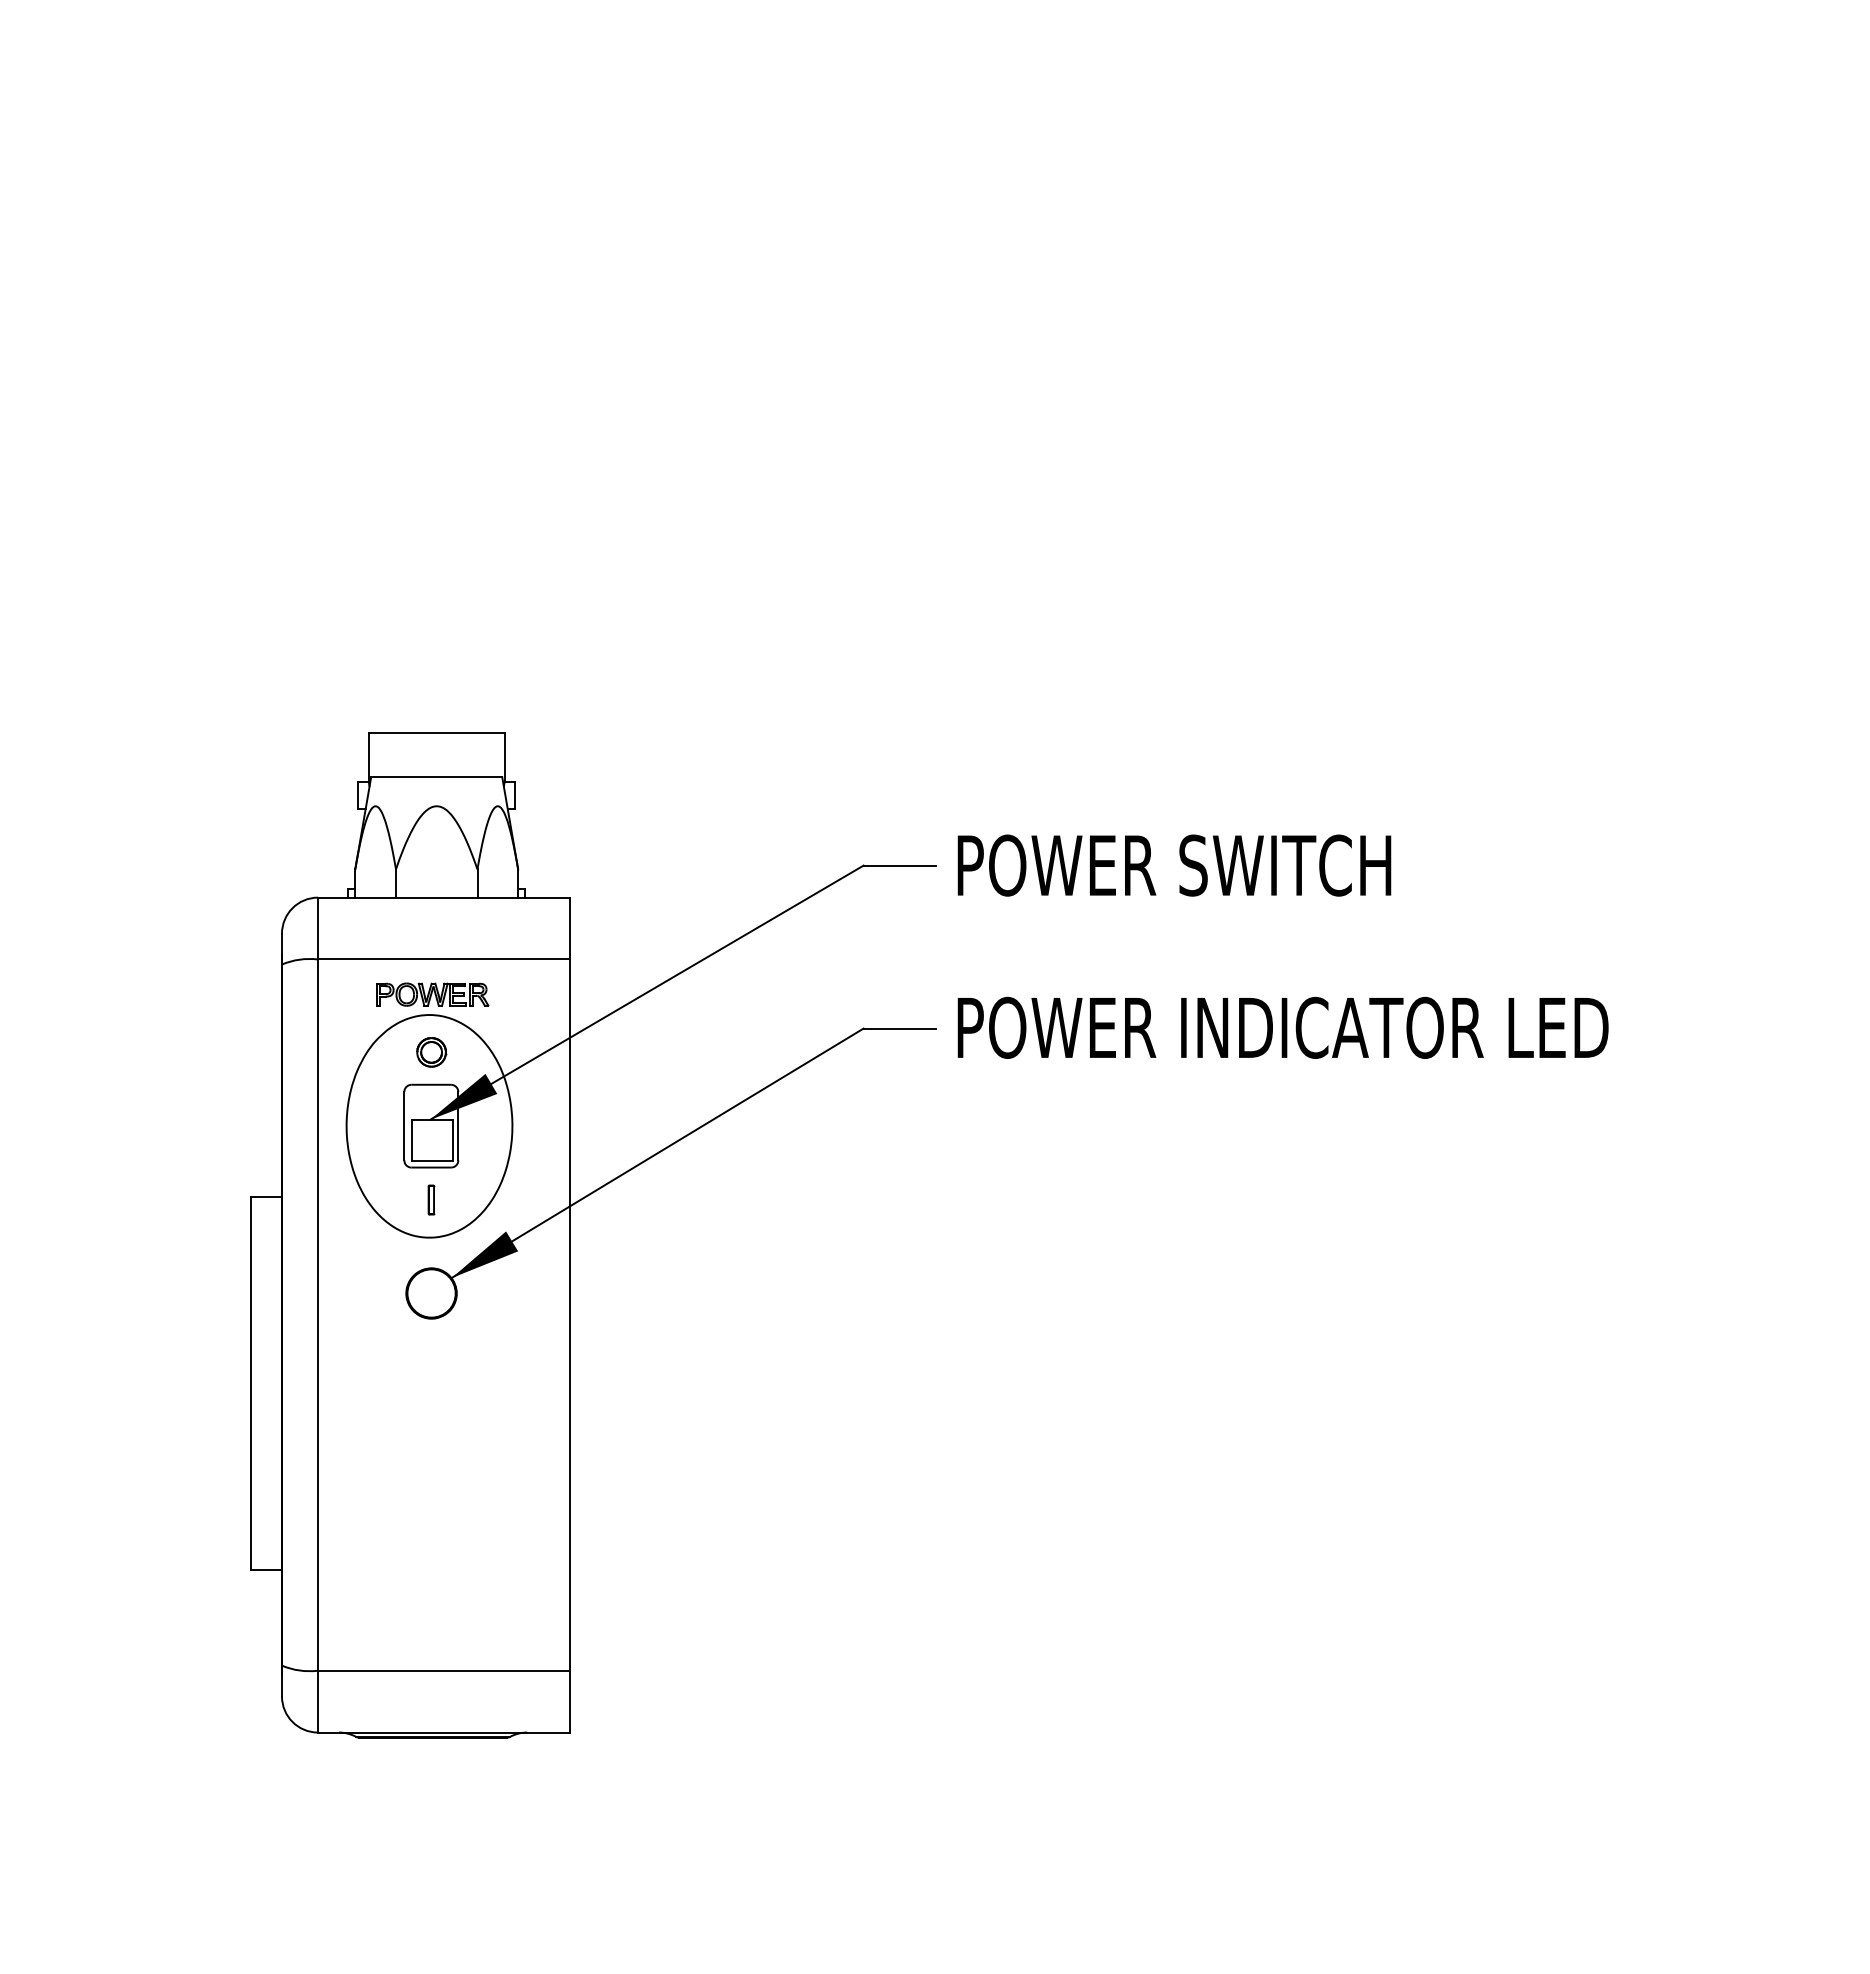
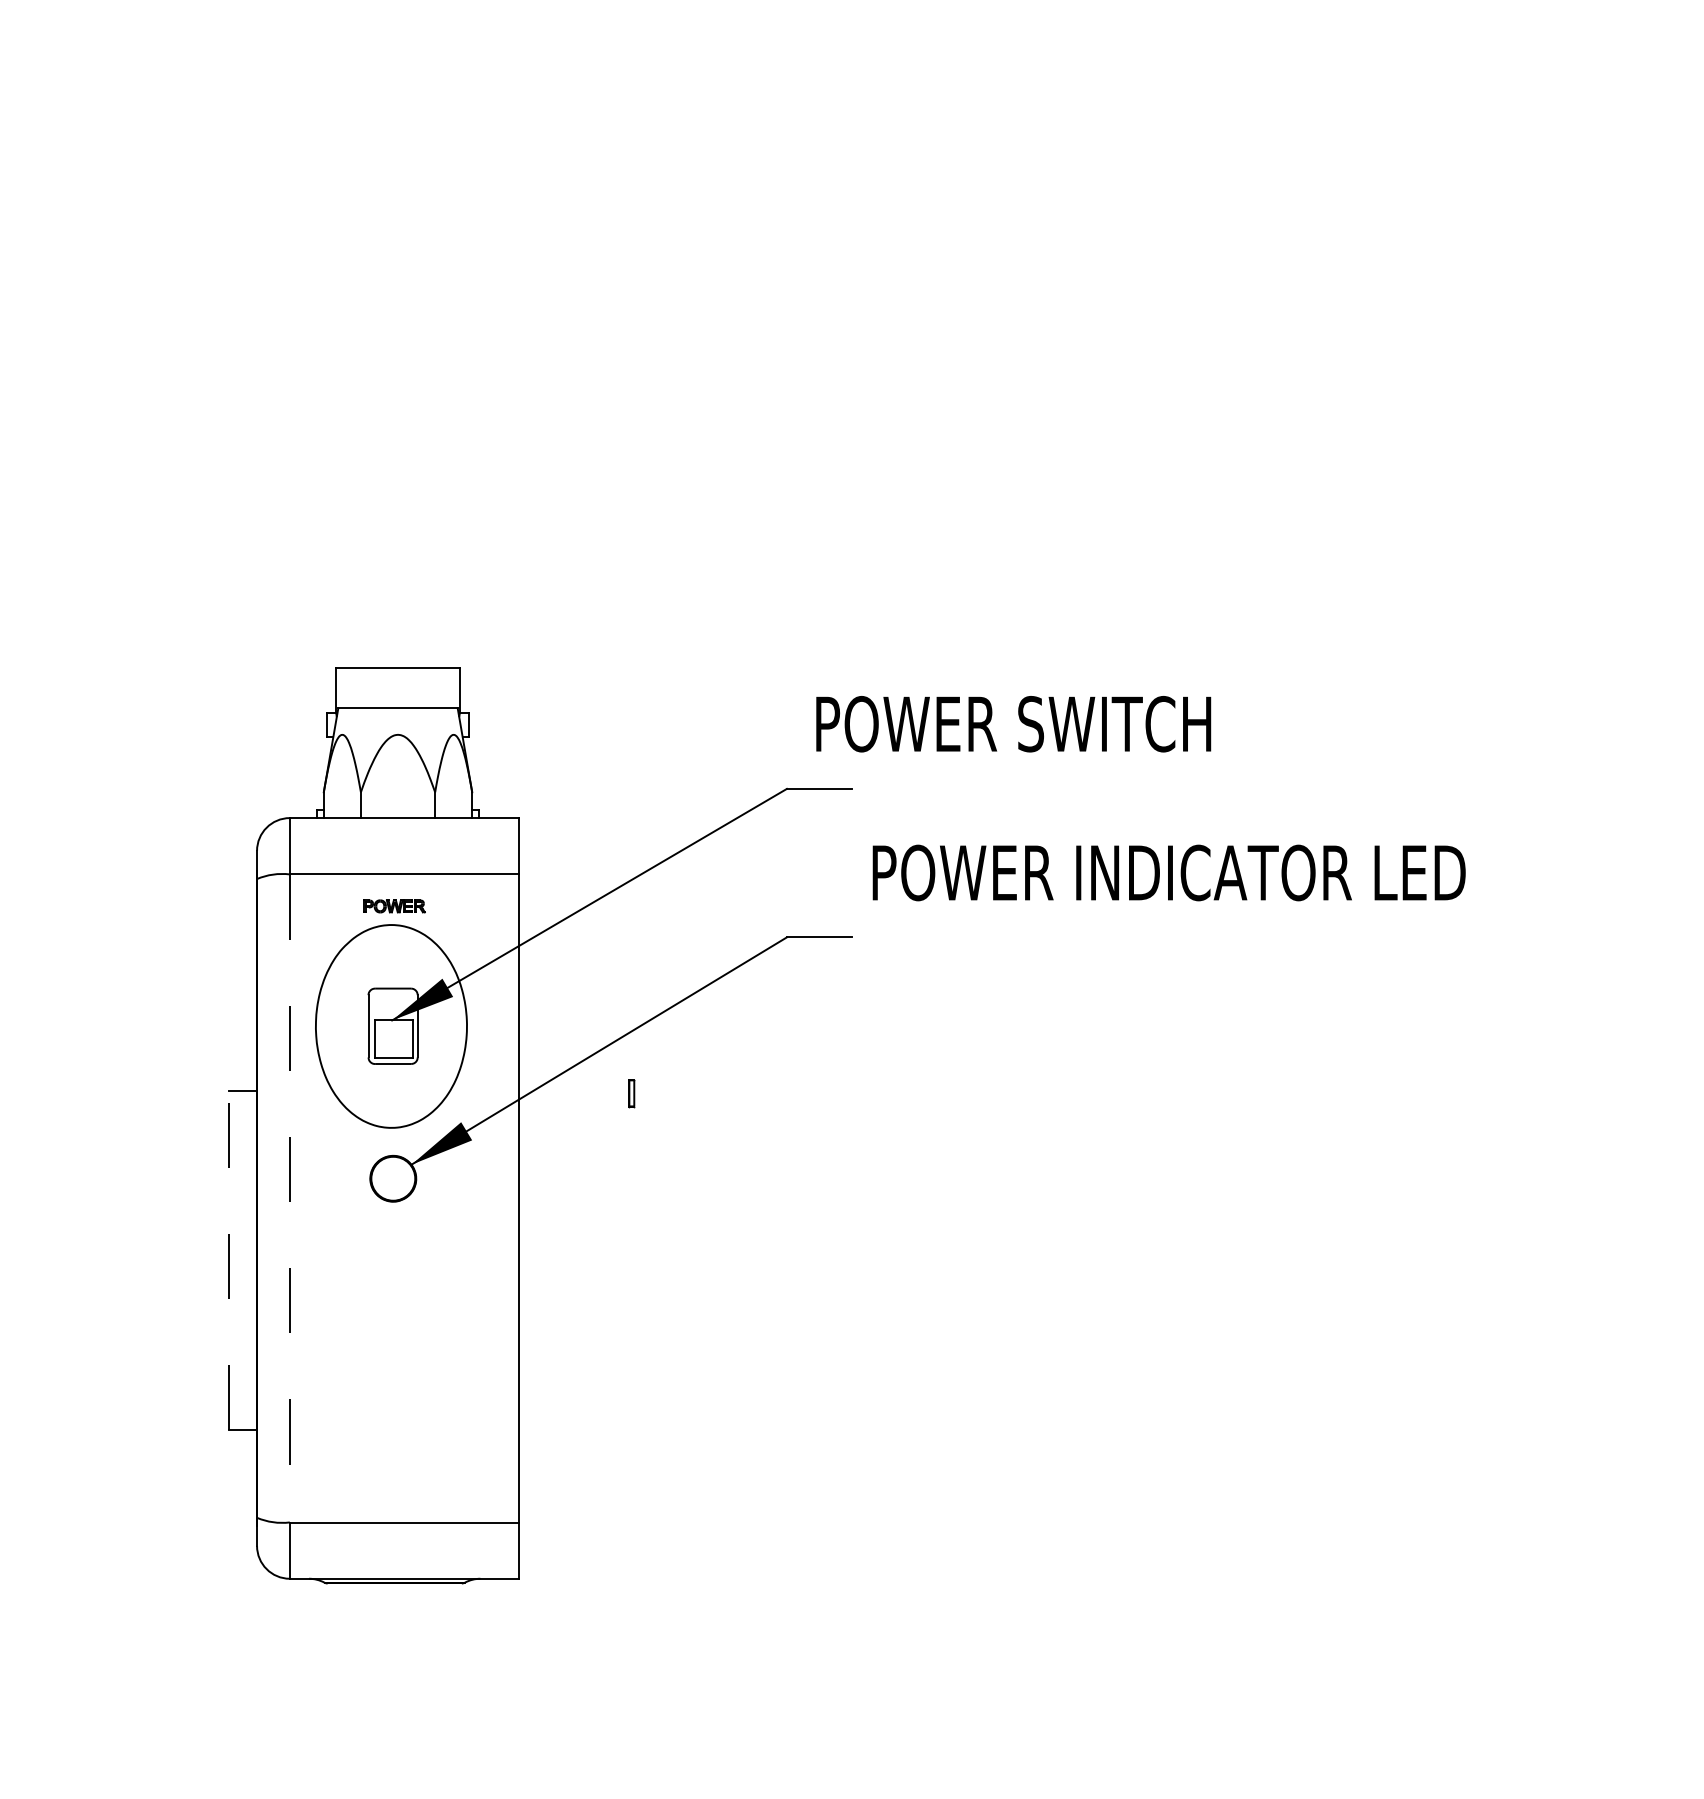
text: (1174, 865) -> (1013, 724), moved
part: (432, 994) -> (394, 906), size x0.6
text: (1282, 1027) -> (1168, 872), moved
part: (431, 1052) -> (393, 959), removed
part: (431, 1199) -> (631, 1093), moved
line: (318, 1315) -> (290, 1198), solid -> dashed
line: (251, 1383) -> (229, 1260), solid -> dashed

